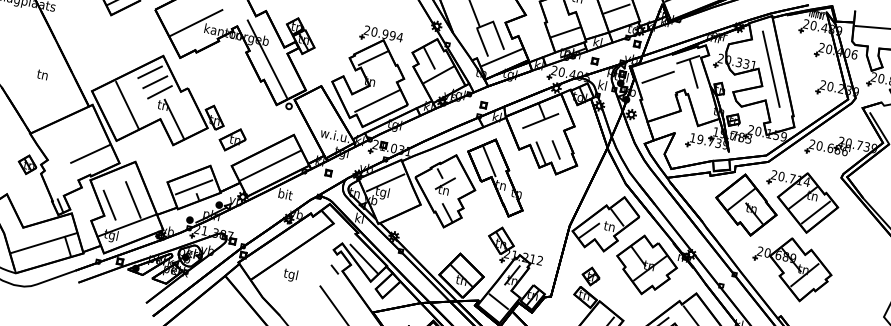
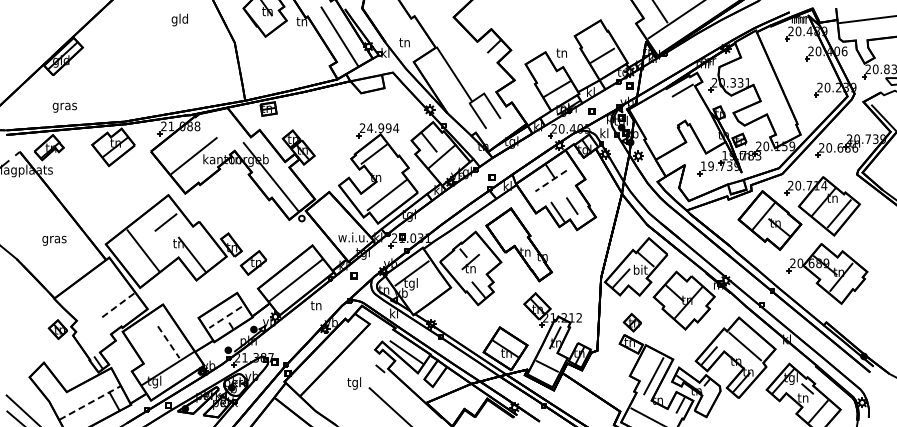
text: (375, 31) -> (370, 127), 20.994 -> 24.994
line: (501, 57) -> (499, 126), removed
line: (770, 68) -> (765, 82), removed
line: (149, 71) -> (158, 213), removed
line: (693, 73) -> (690, 103), removed
text: (42, 75) -> (54, 239), tn -> gras
line: (657, 76) -> (656, 113), removed
line: (160, 91) -> (172, 230), removed
line: (540, 121) -> (551, 181), solid -> dashed
line: (89, 154) -> (116, 306), solid -> dashed
line: (488, 160) -> (508, 230), removed
line: (193, 187) -> (225, 317), solid -> dashed
text: (285, 194) -> (316, 305), bit -> tn
line: (133, 200) -> (169, 342), solid -> dashed
line: (109, 205) -> (146, 352), removed
text: (609, 226) -> (640, 269), tn -> bit
line: (44, 243) -> (90, 403), solid -> dashed
text: (290, 275) -> (354, 383), moved

